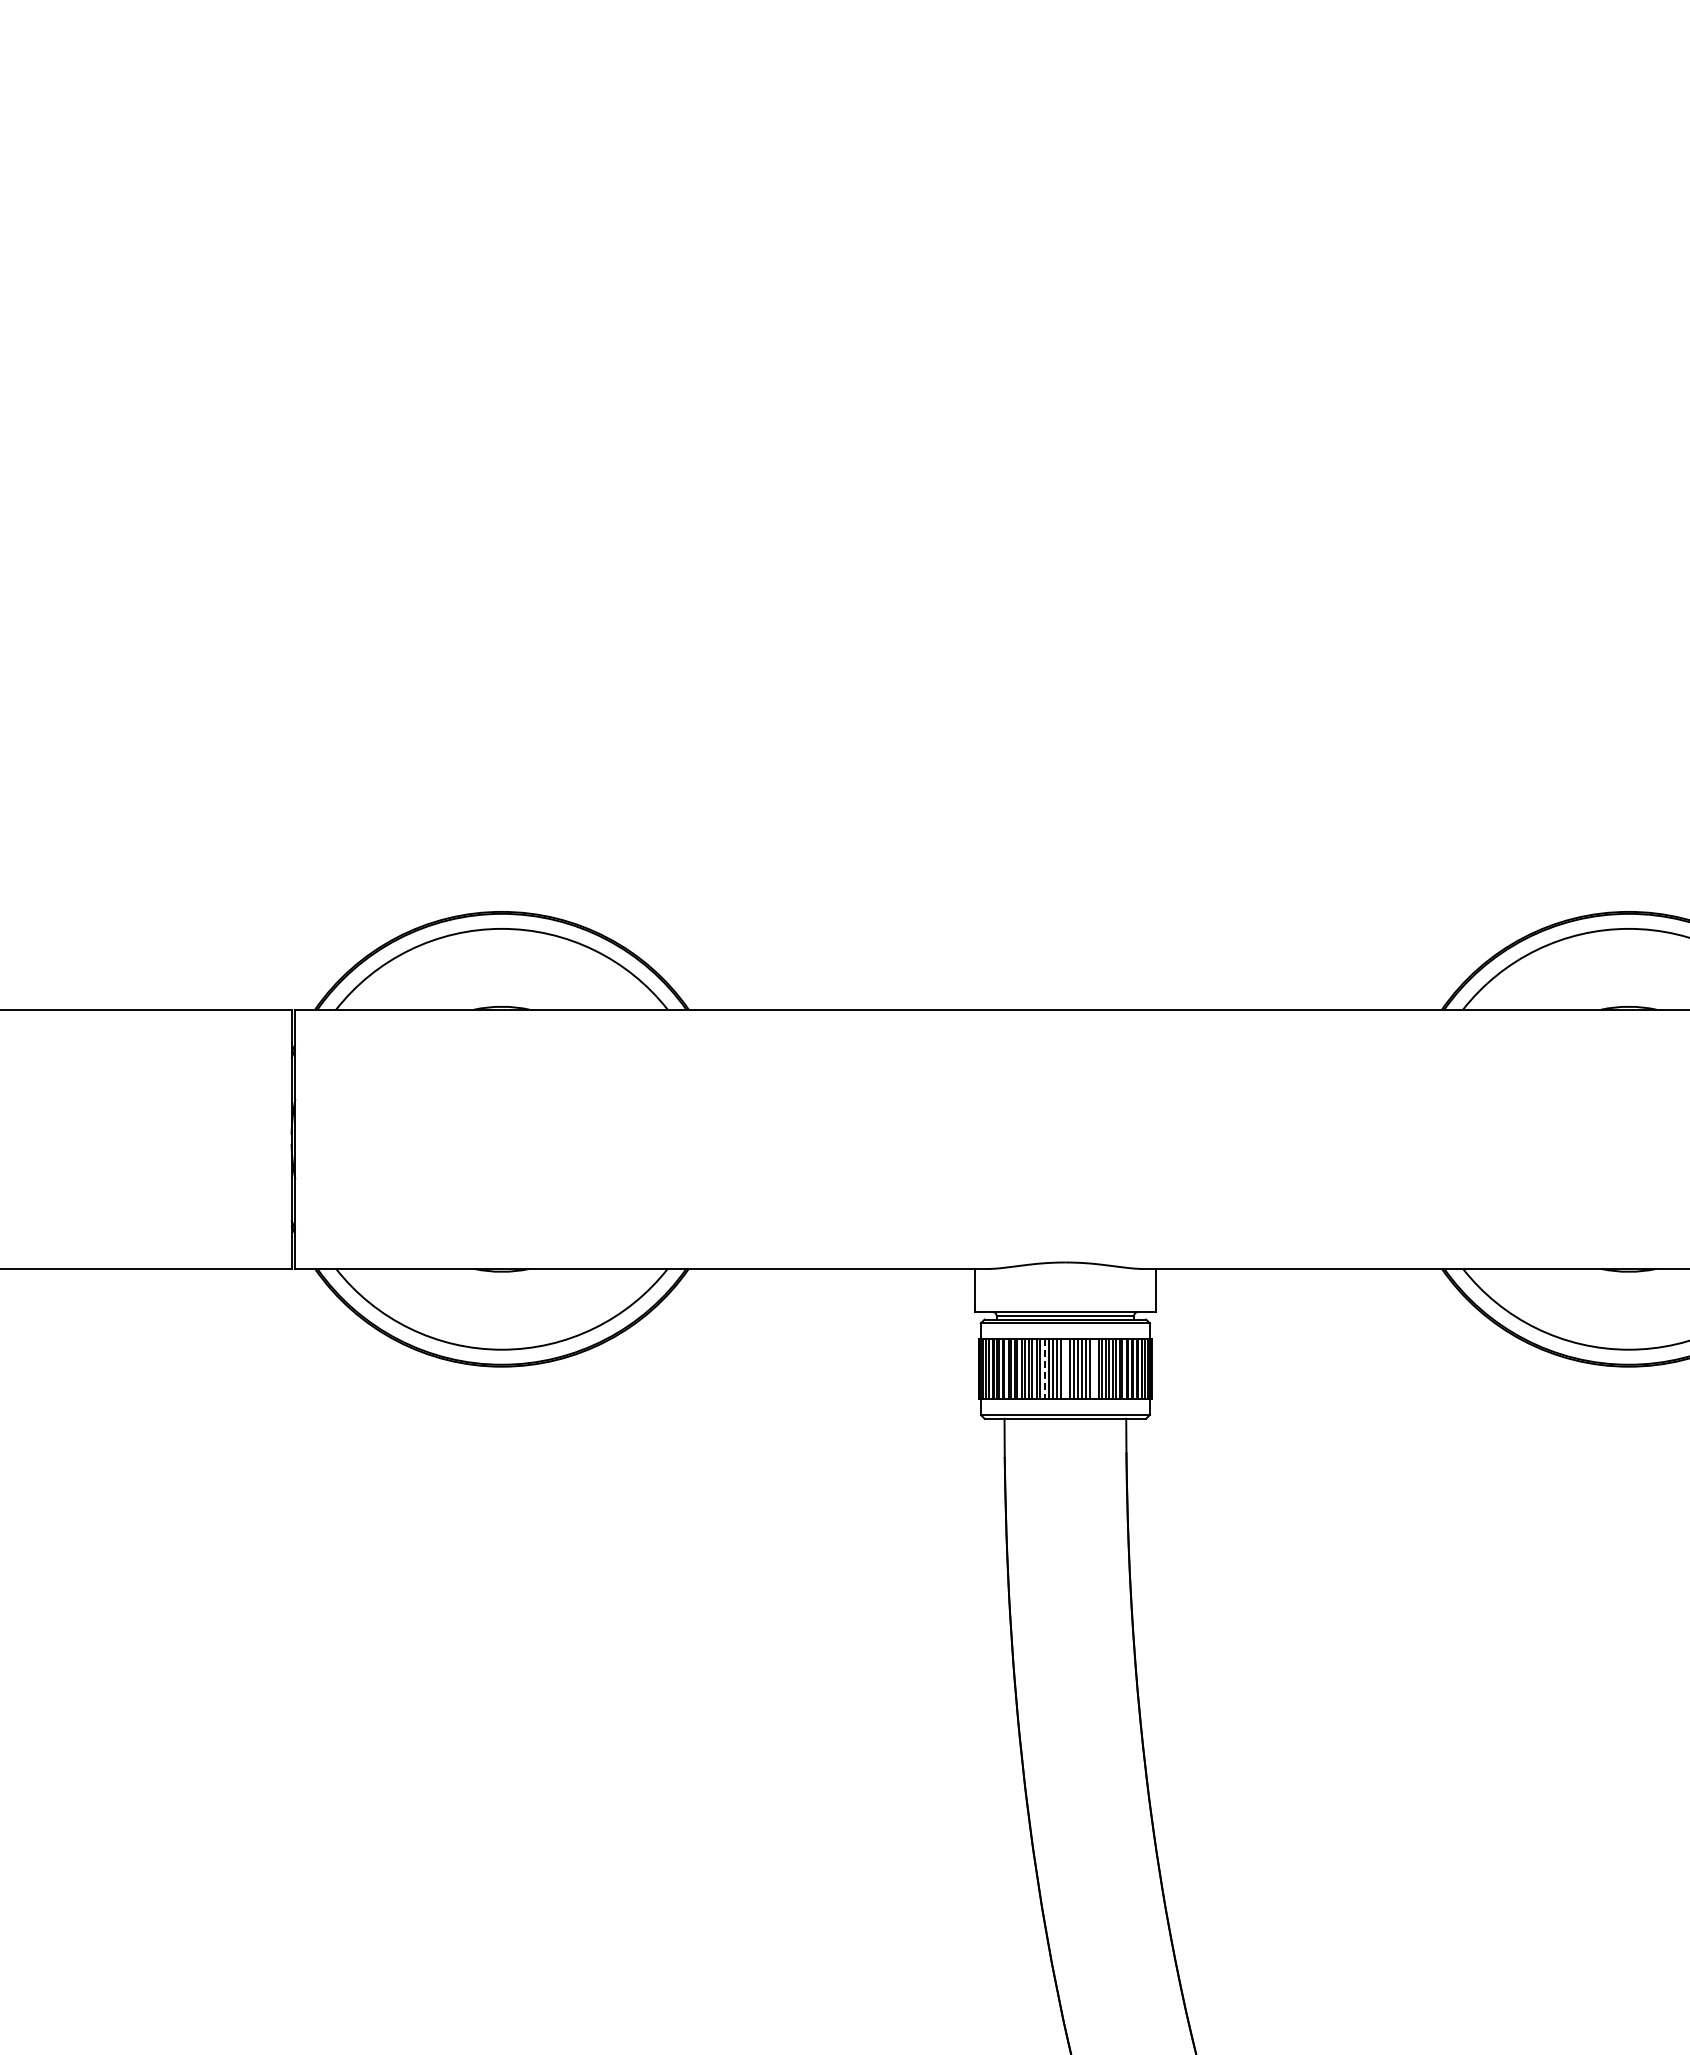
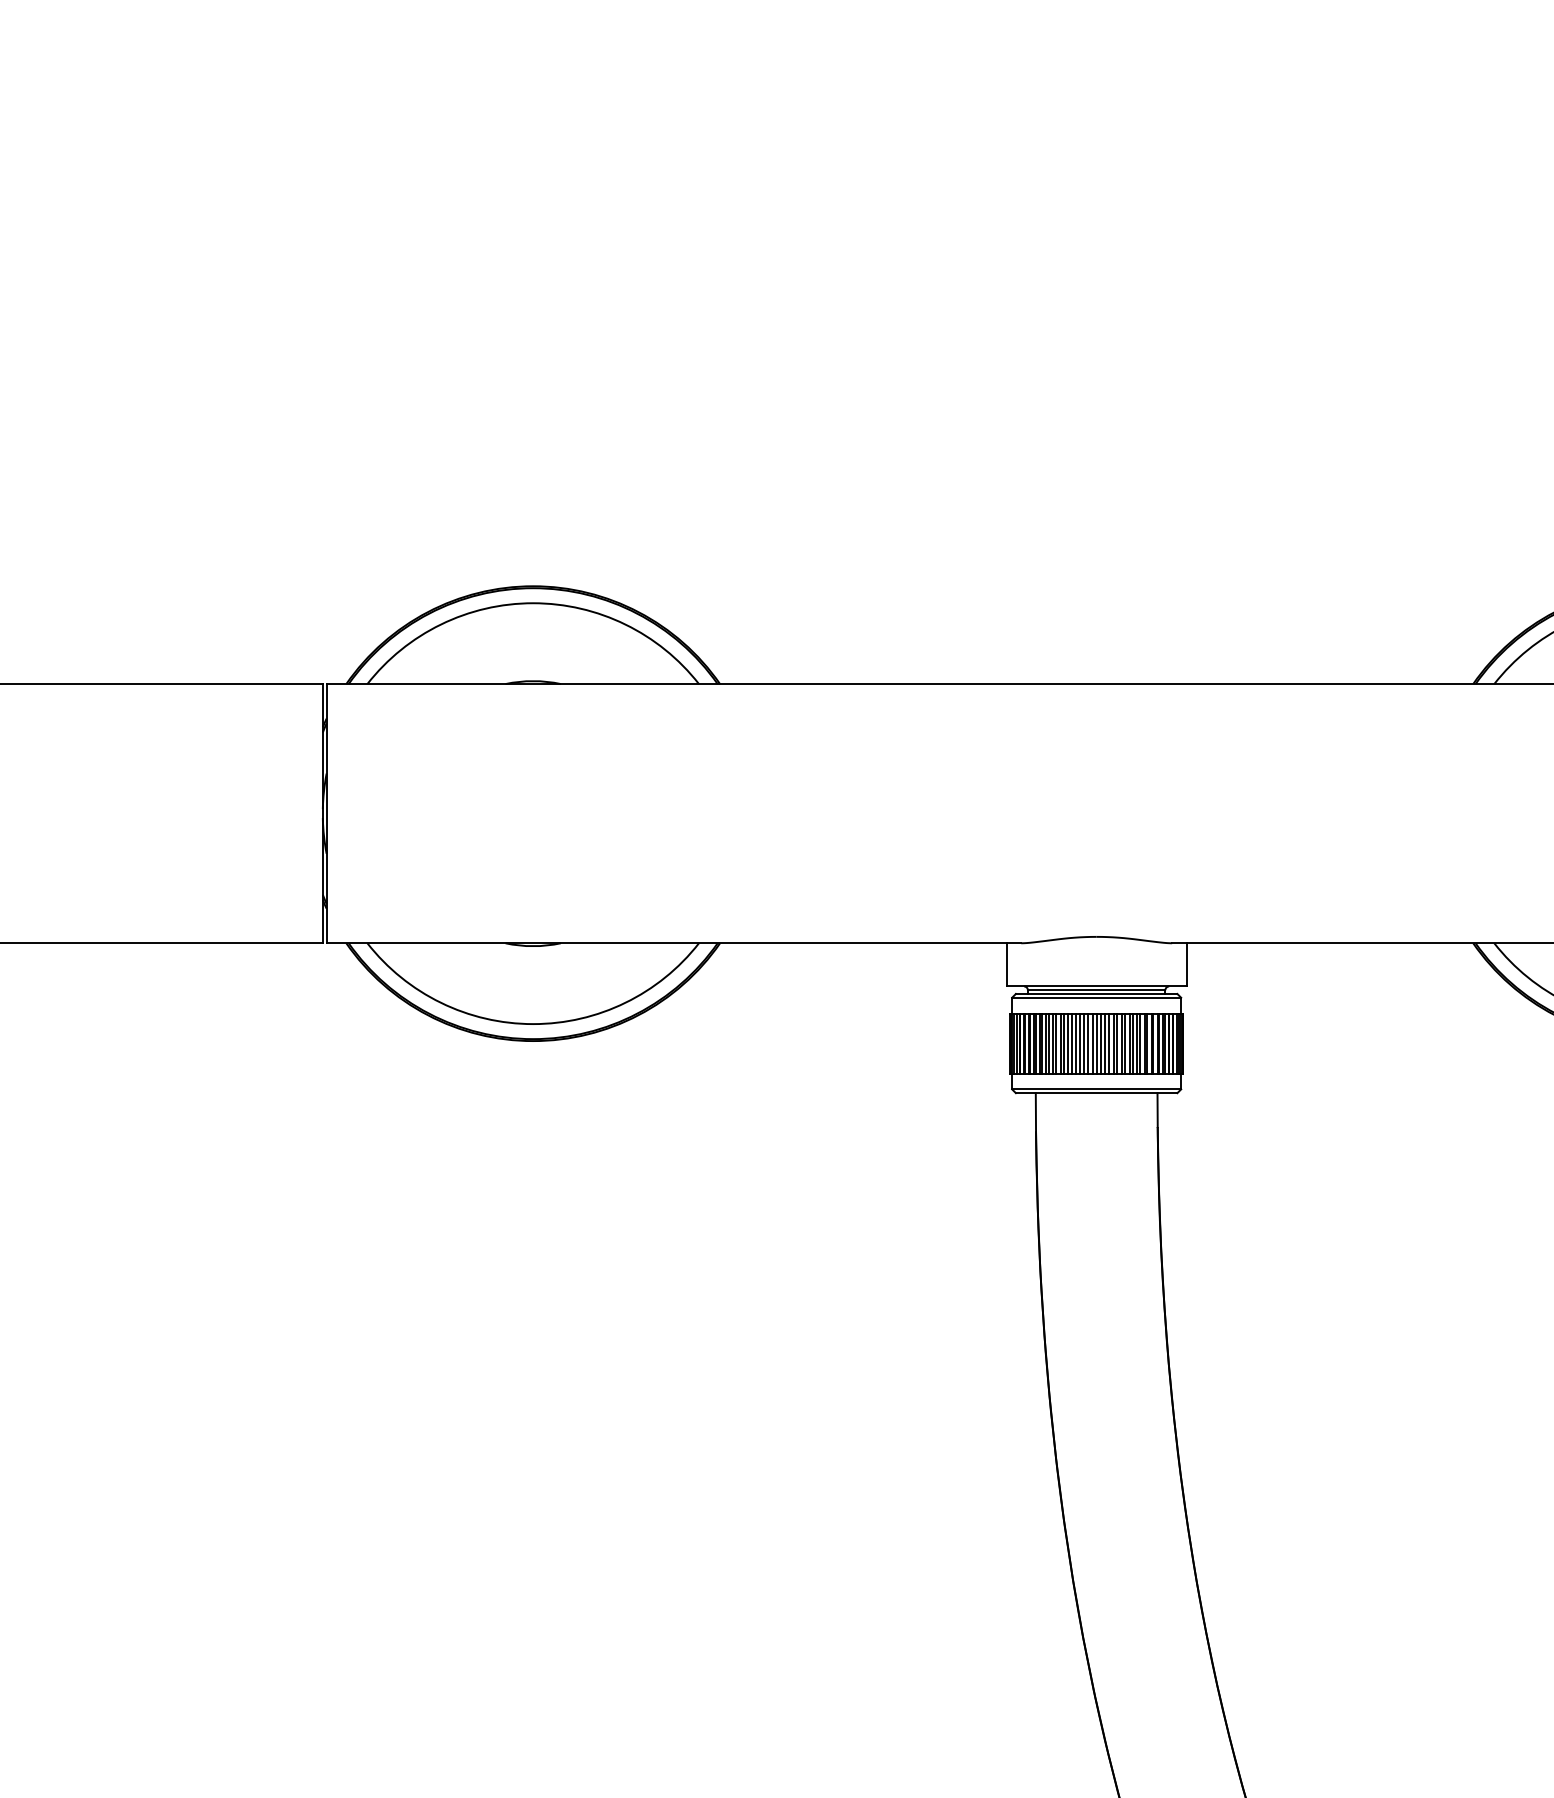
line: (1044, 1369) -> (1075, 1043), dashed -> solid
line: (1065, 1369) -> (1096, 1043), added
line: (1093, 1369) -> (1124, 1043), added

